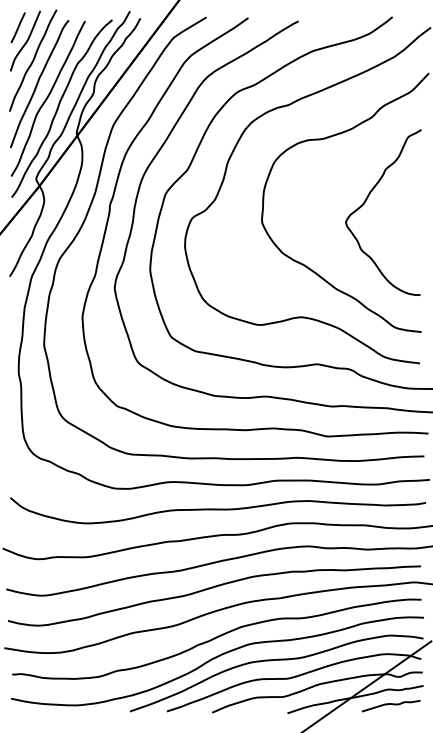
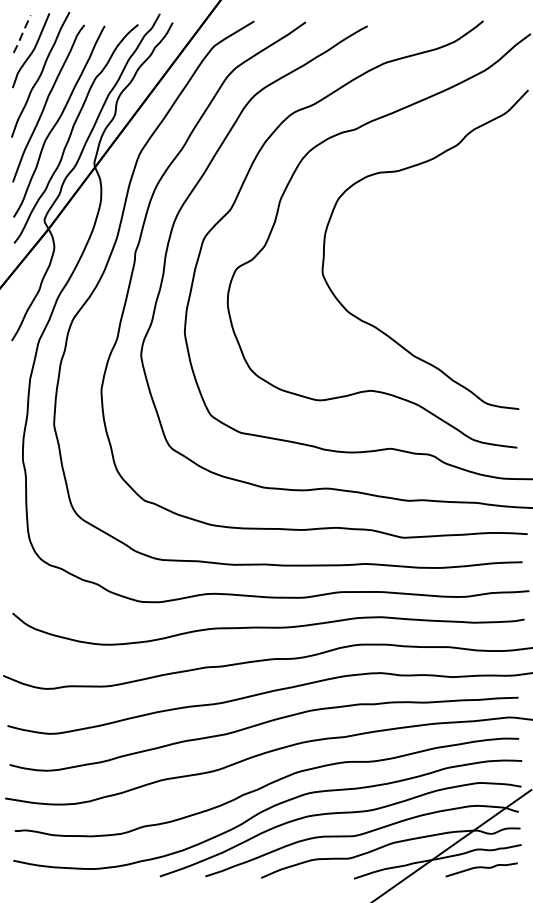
line: (18, 27) -> (22, 33), solid -> dashed
curve: (366, 201) -> (451, 248), removed

